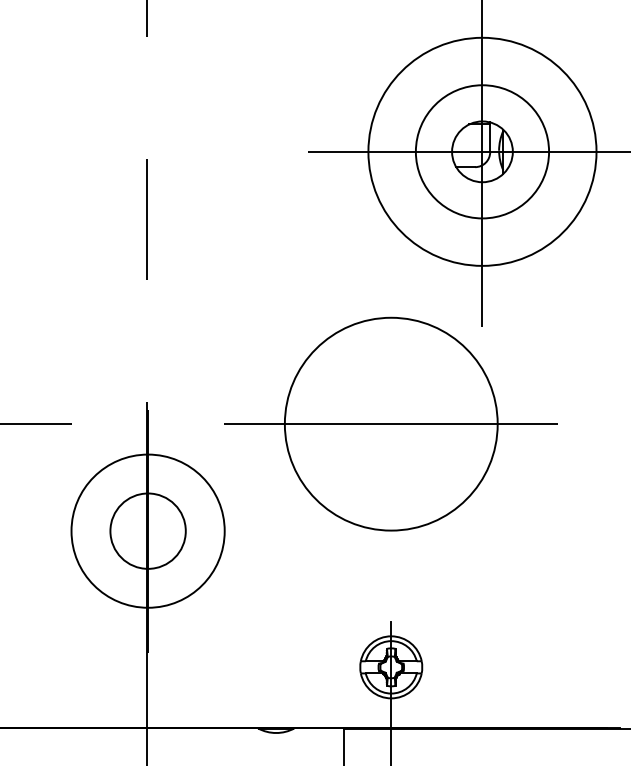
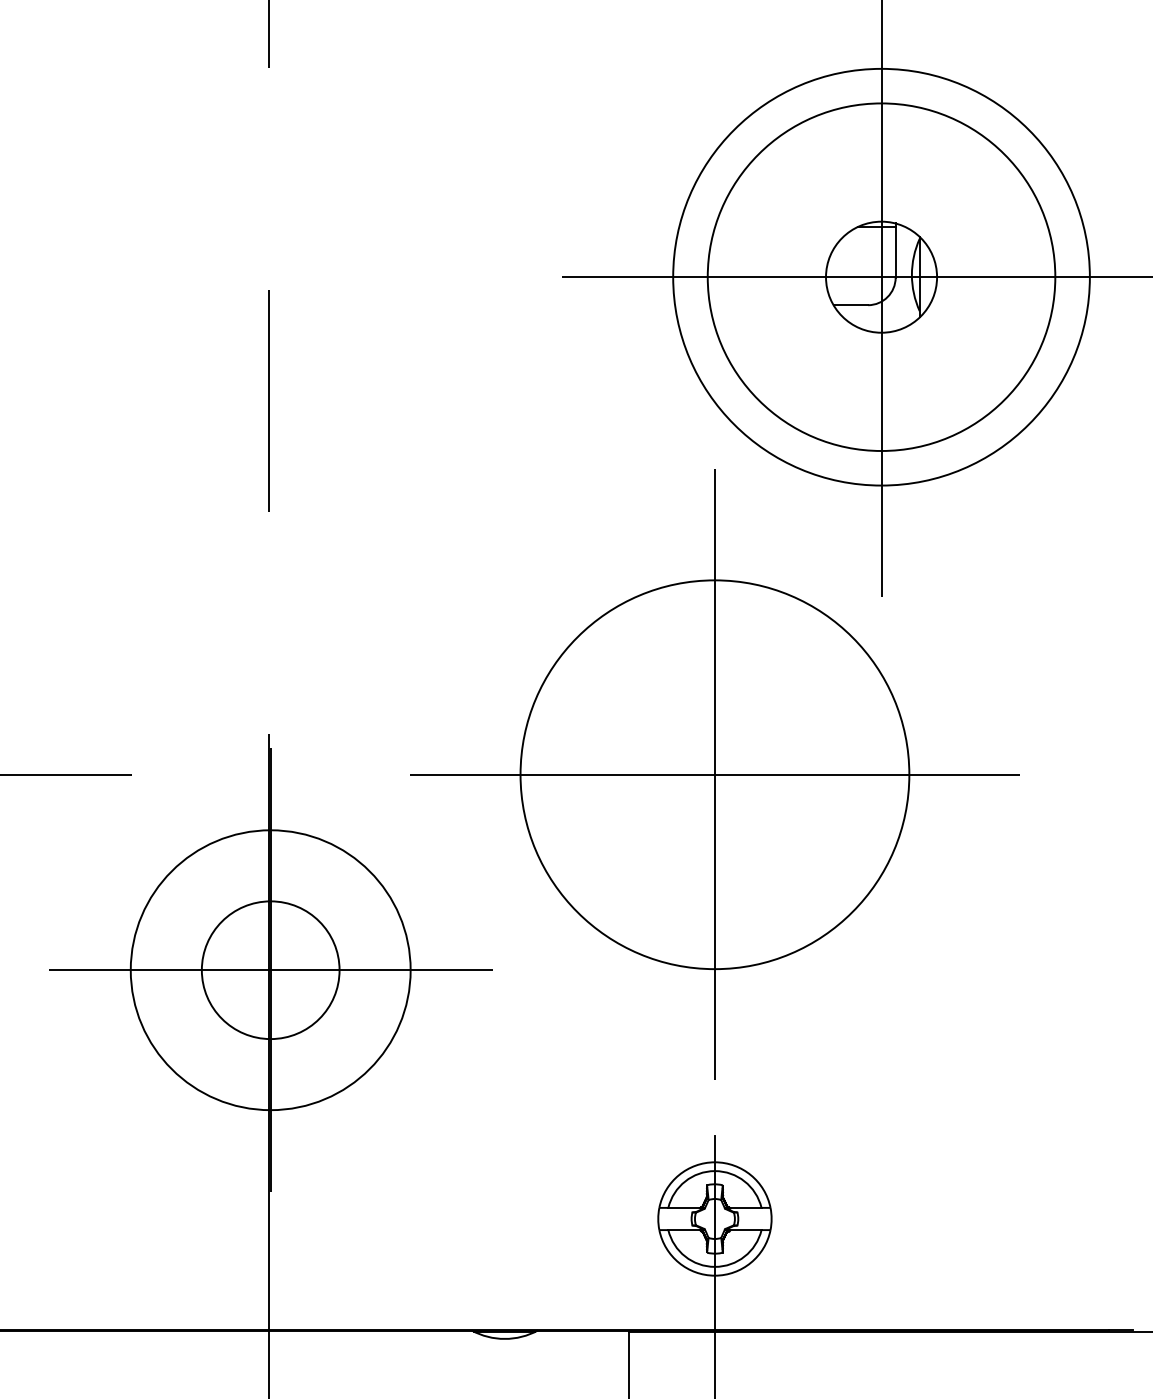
circle: (482, 151) -> (881, 276), size x1.43
line: (391, 424) -> (715, 775), added
line: (147, 531) -> (269, 970), added

